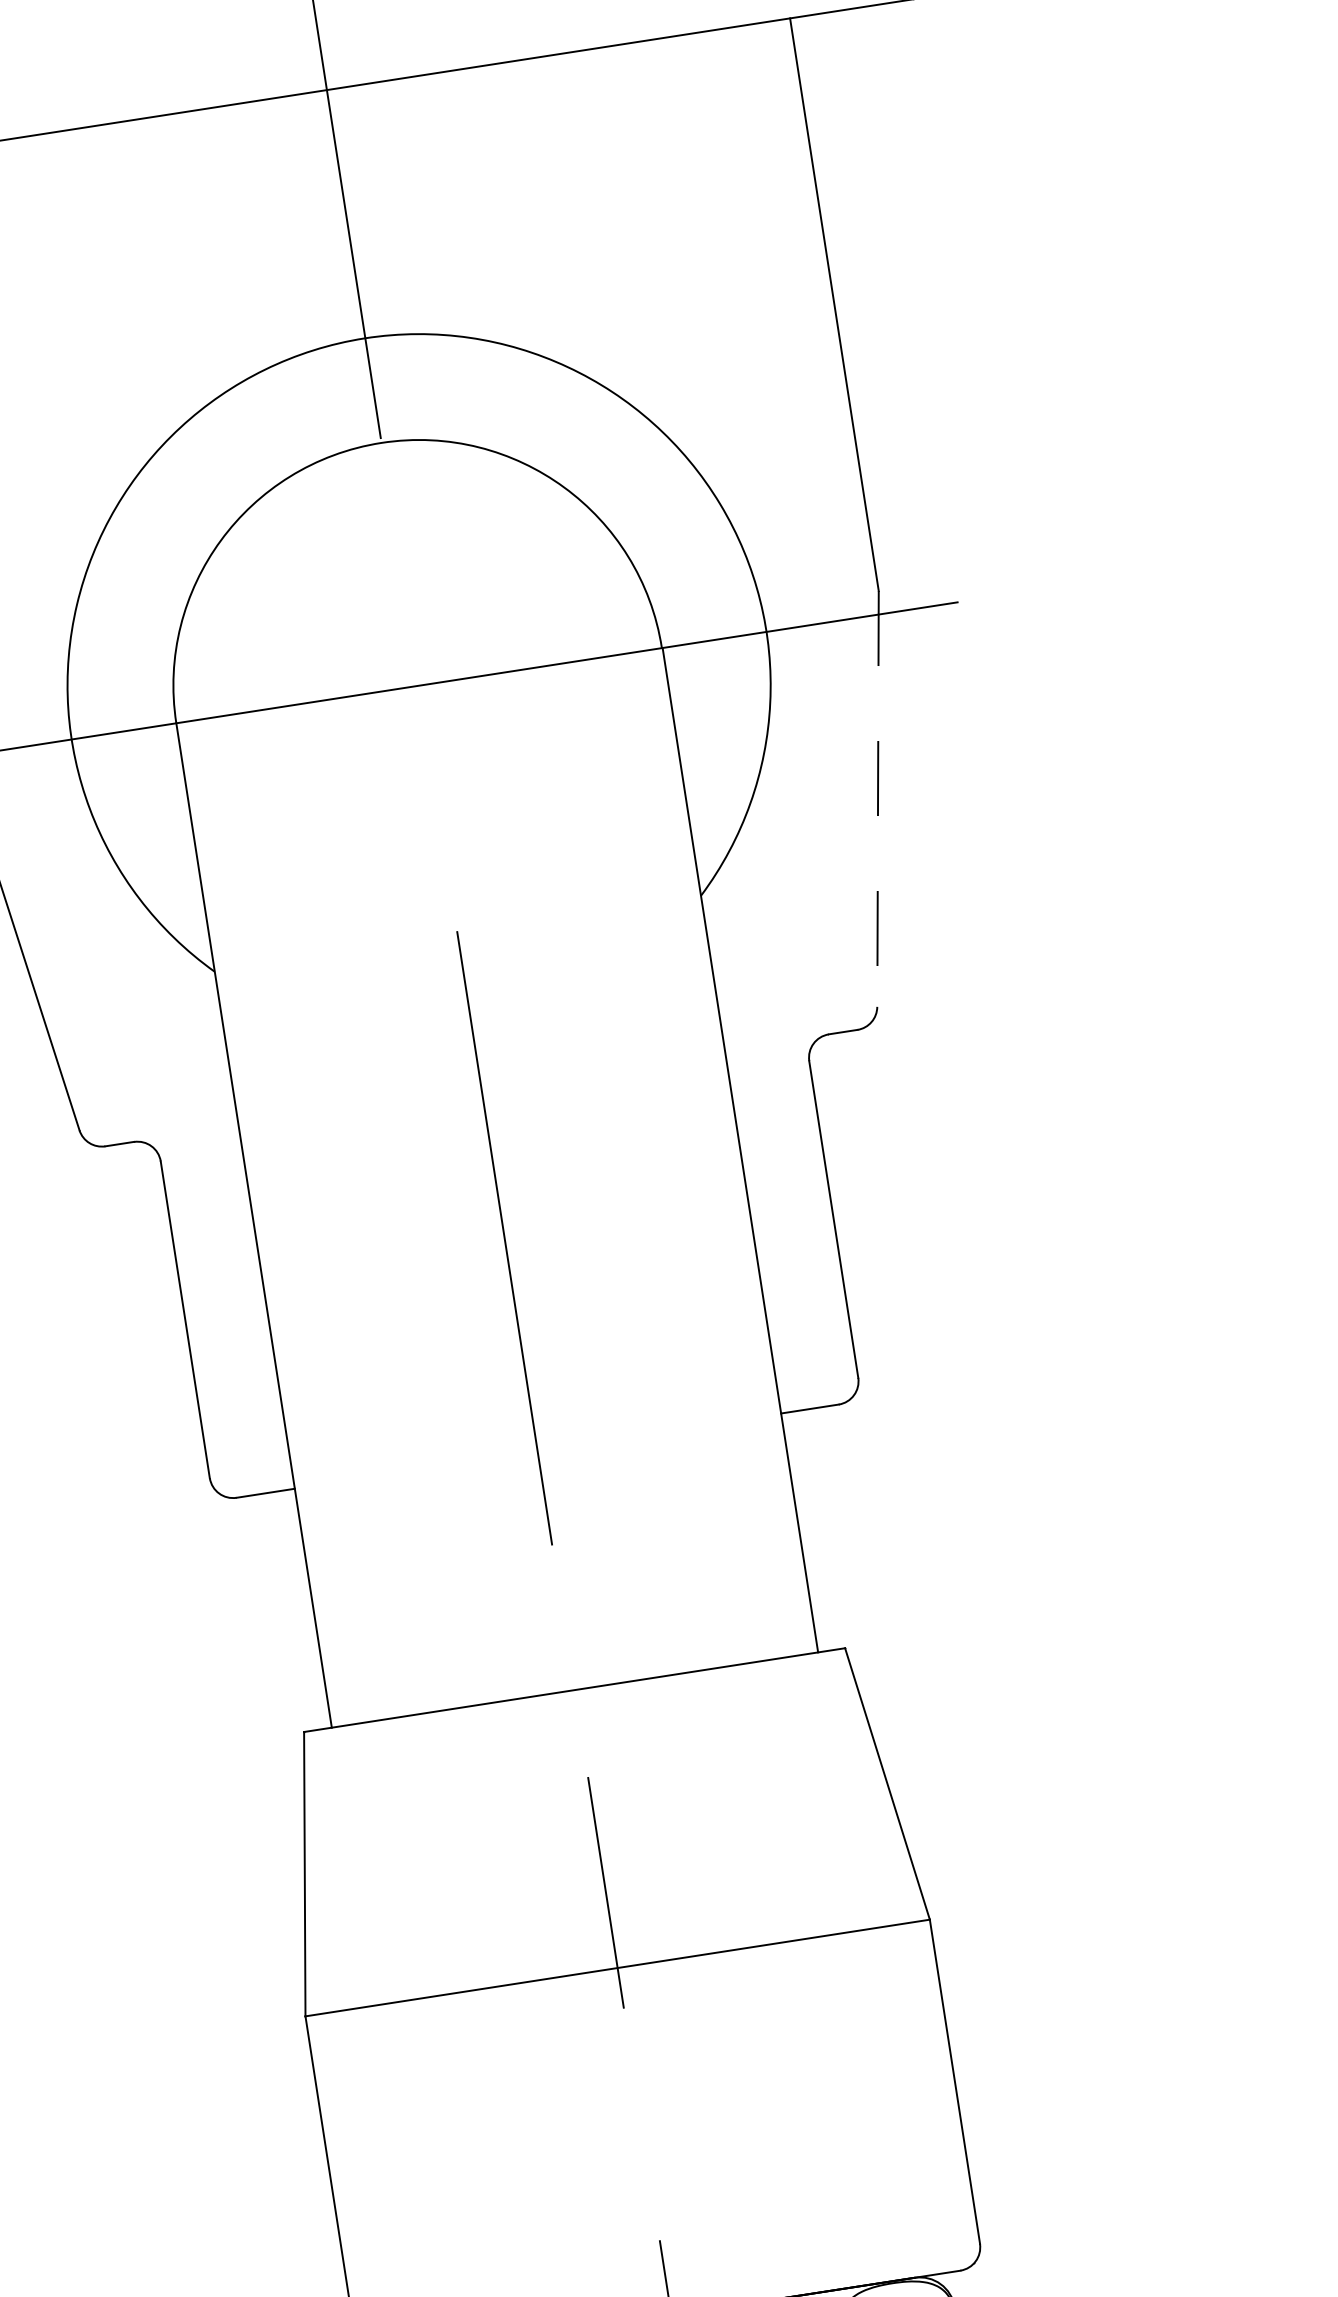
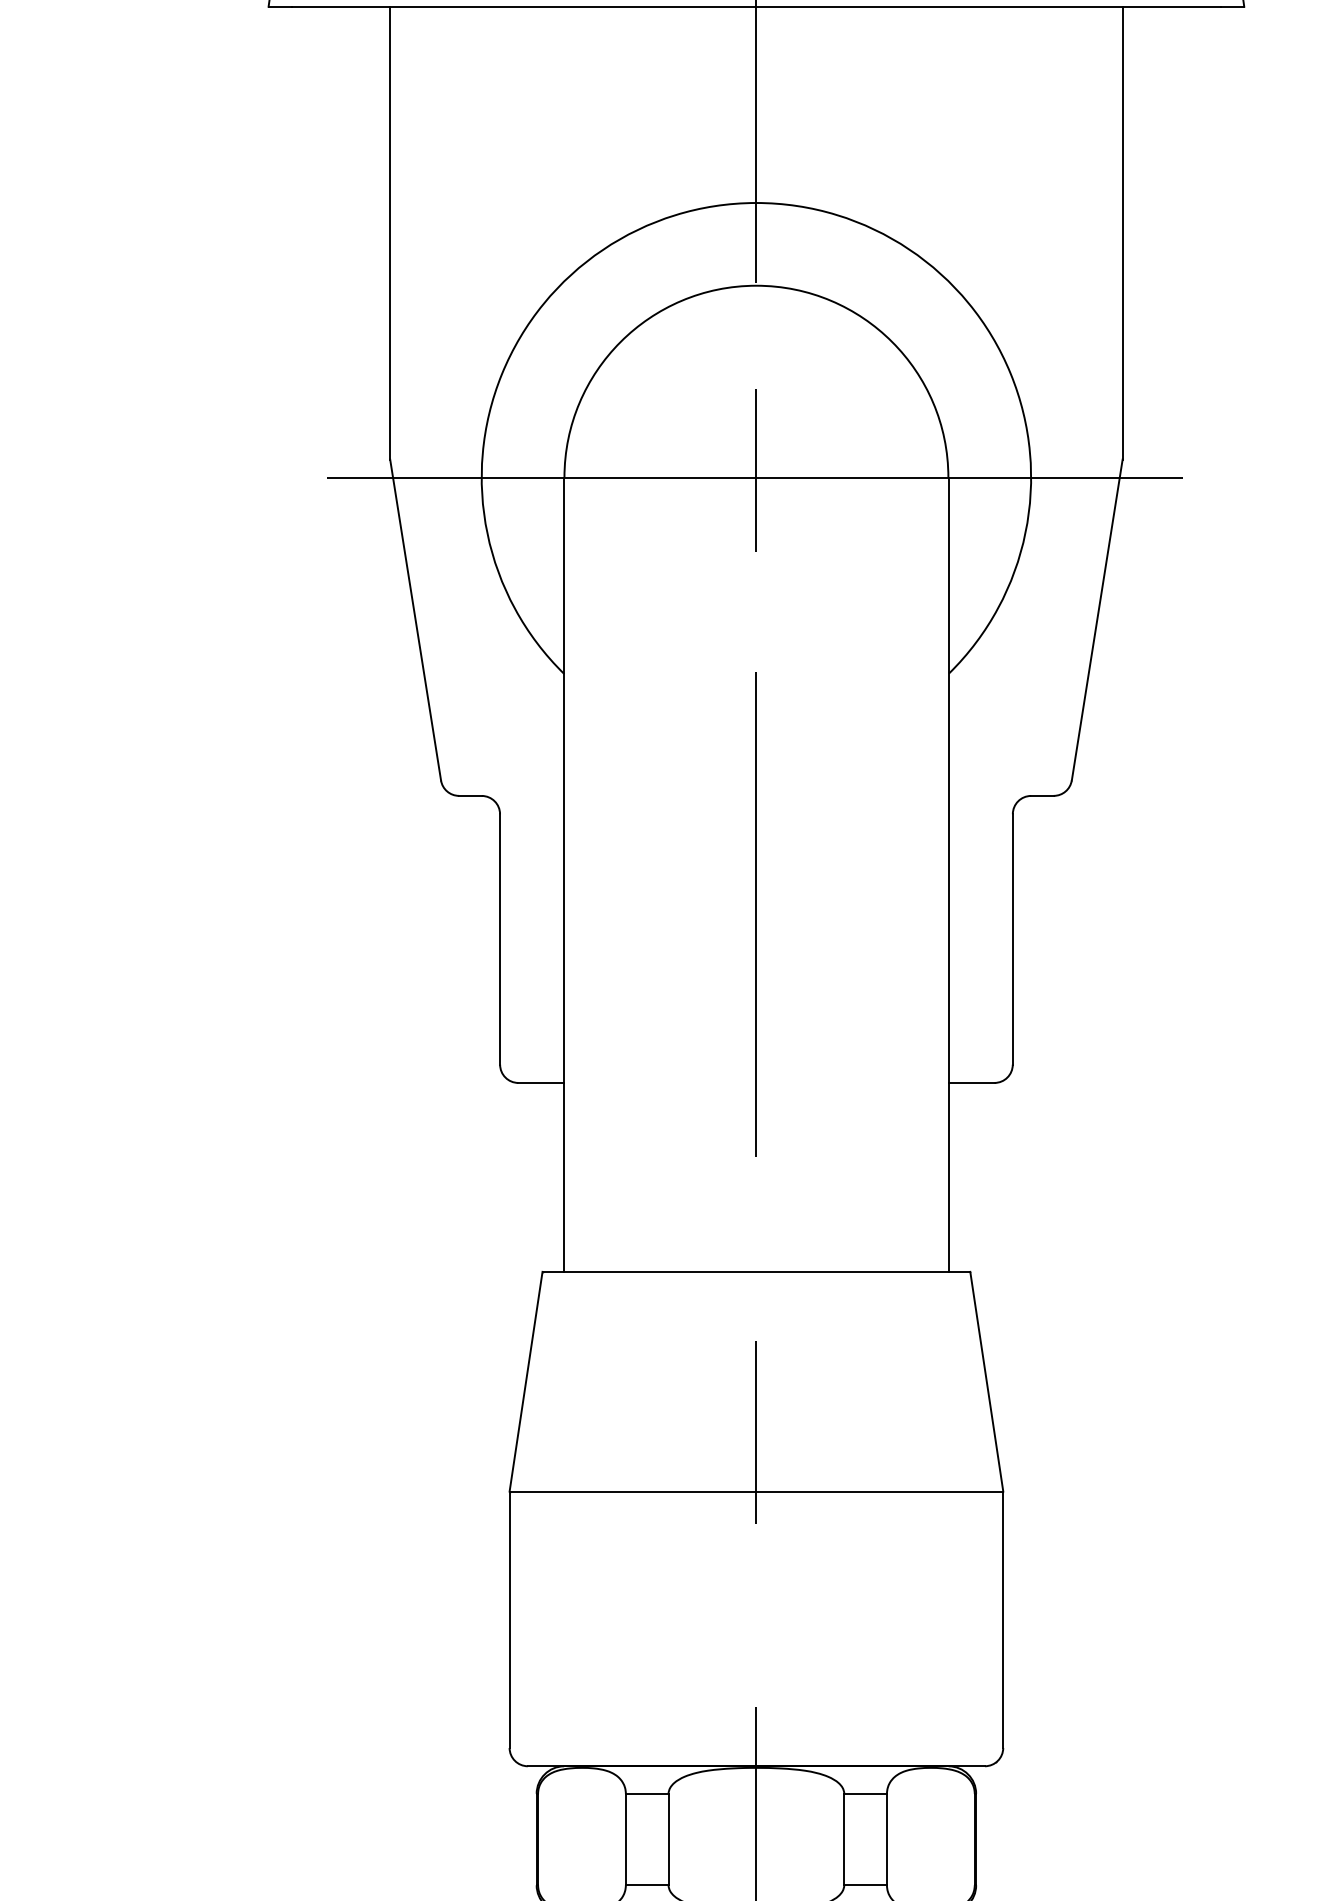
line: (417, 676) -> (756, 470), added
line: (878, 799) -> (1097, 620), dashed -> solid

